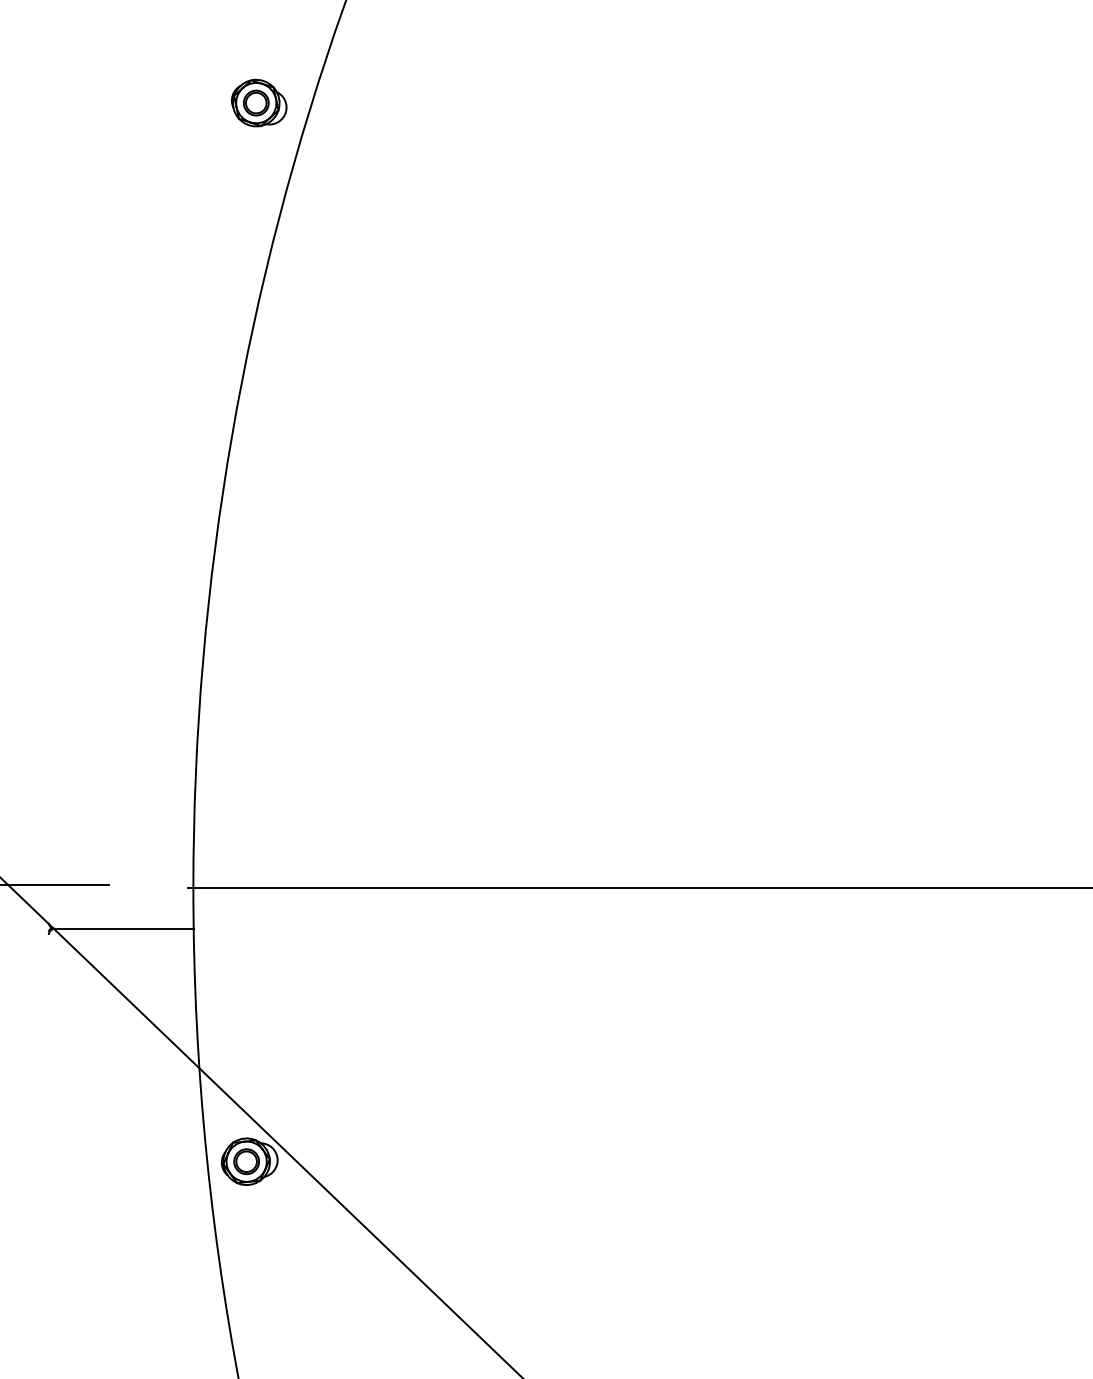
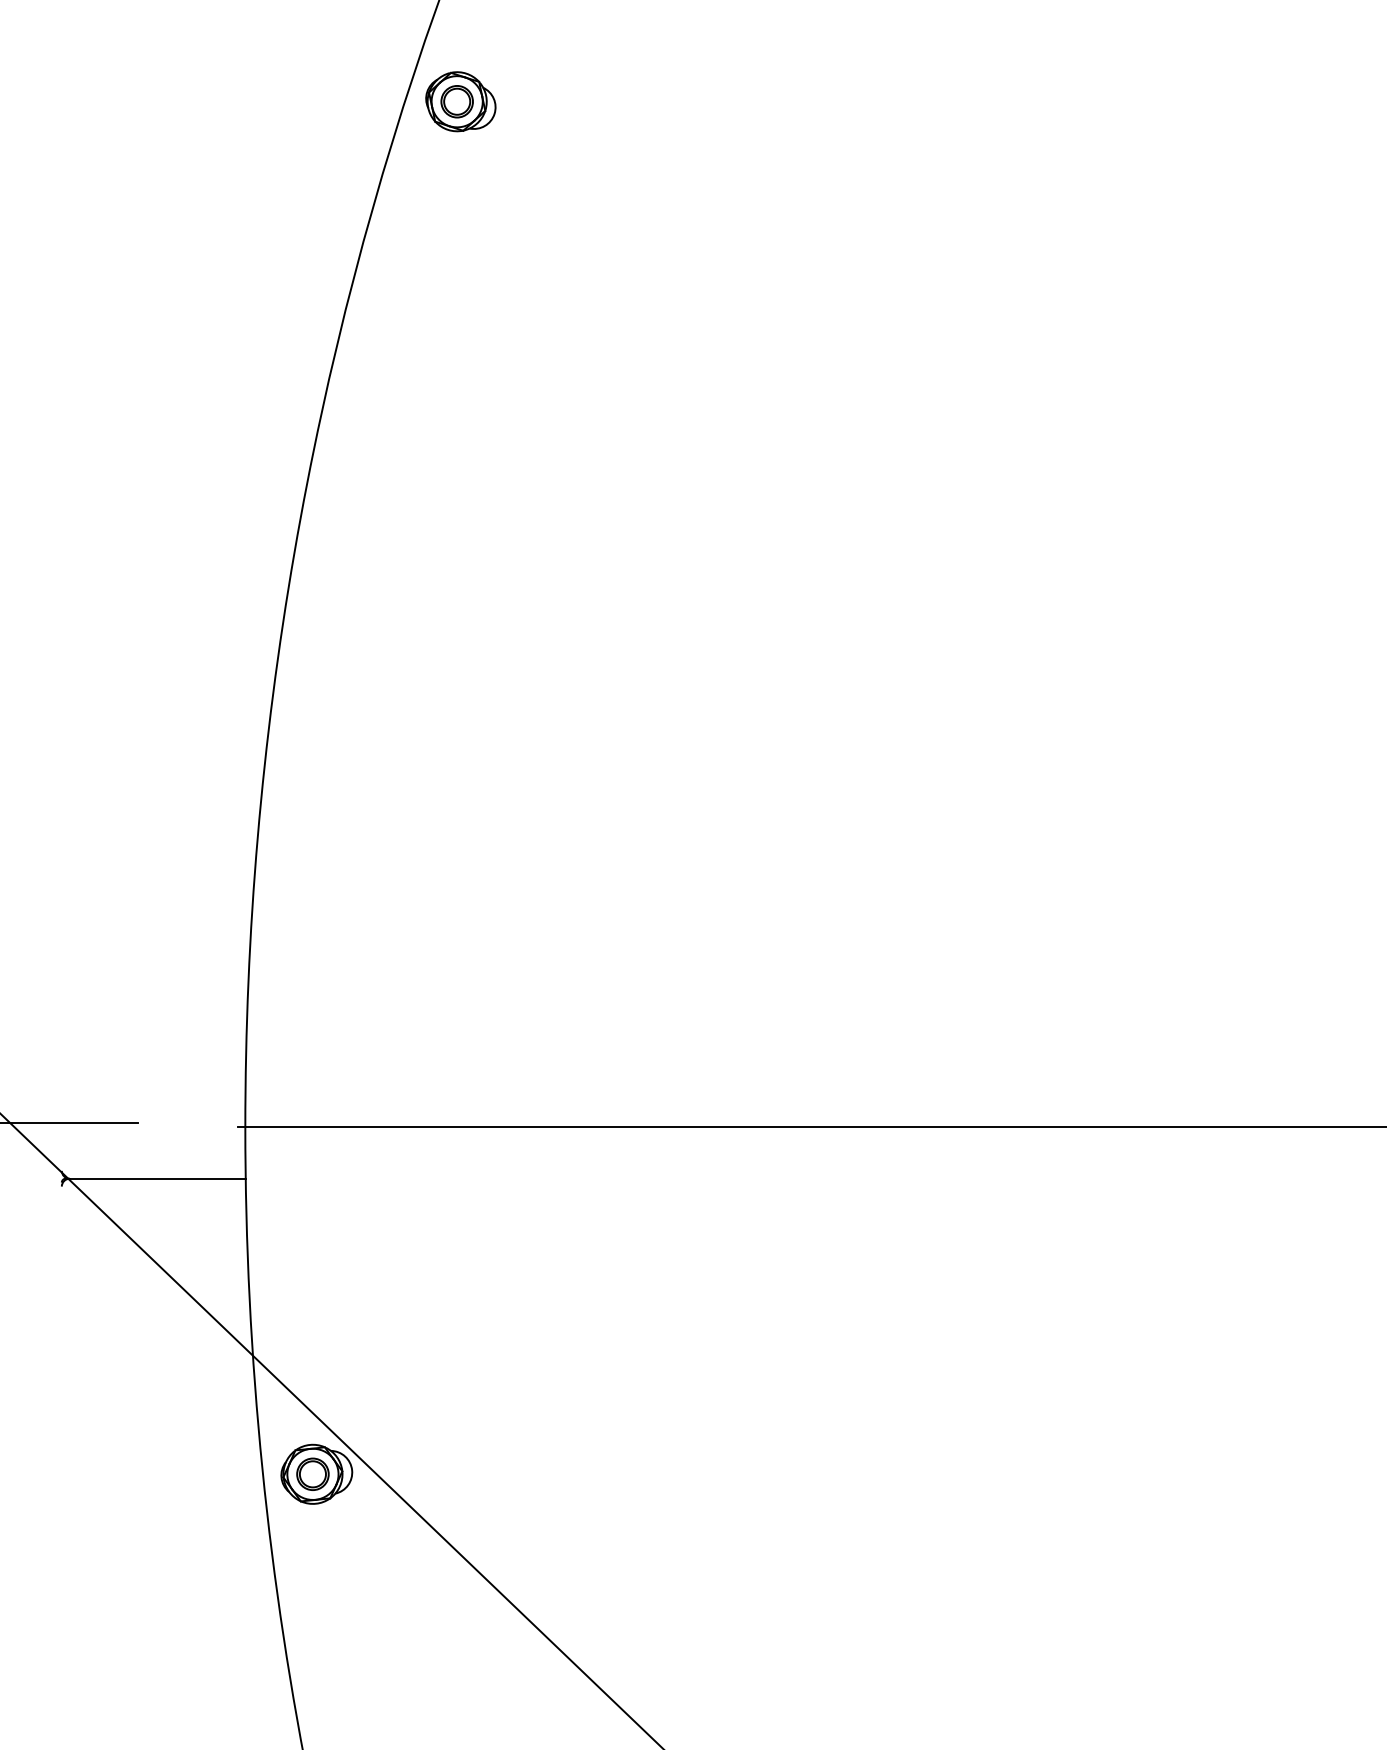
part: (258, 102) -> (460, 101), moved

